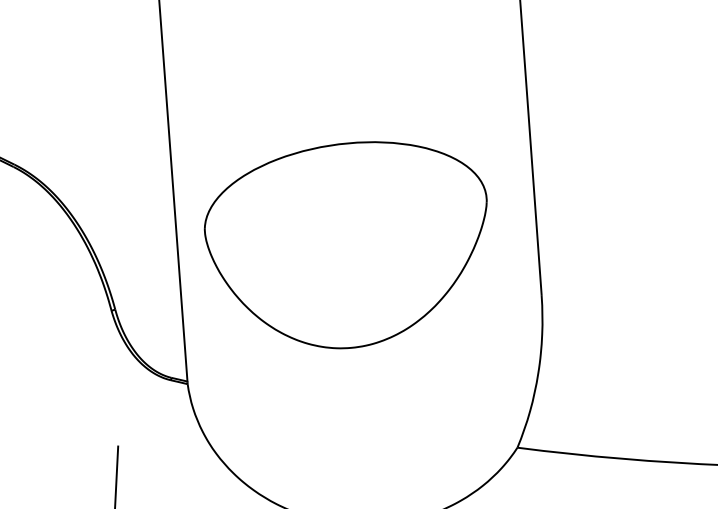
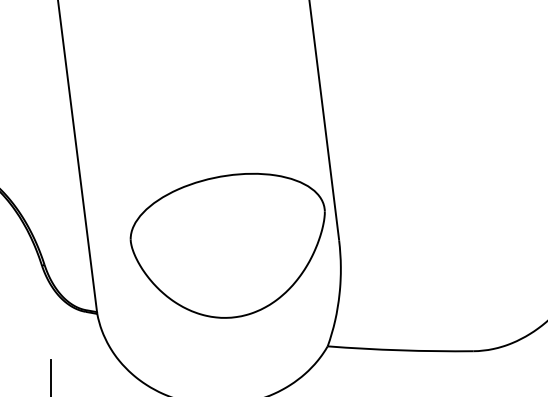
part: (343, 244) -> (227, 245), moved

